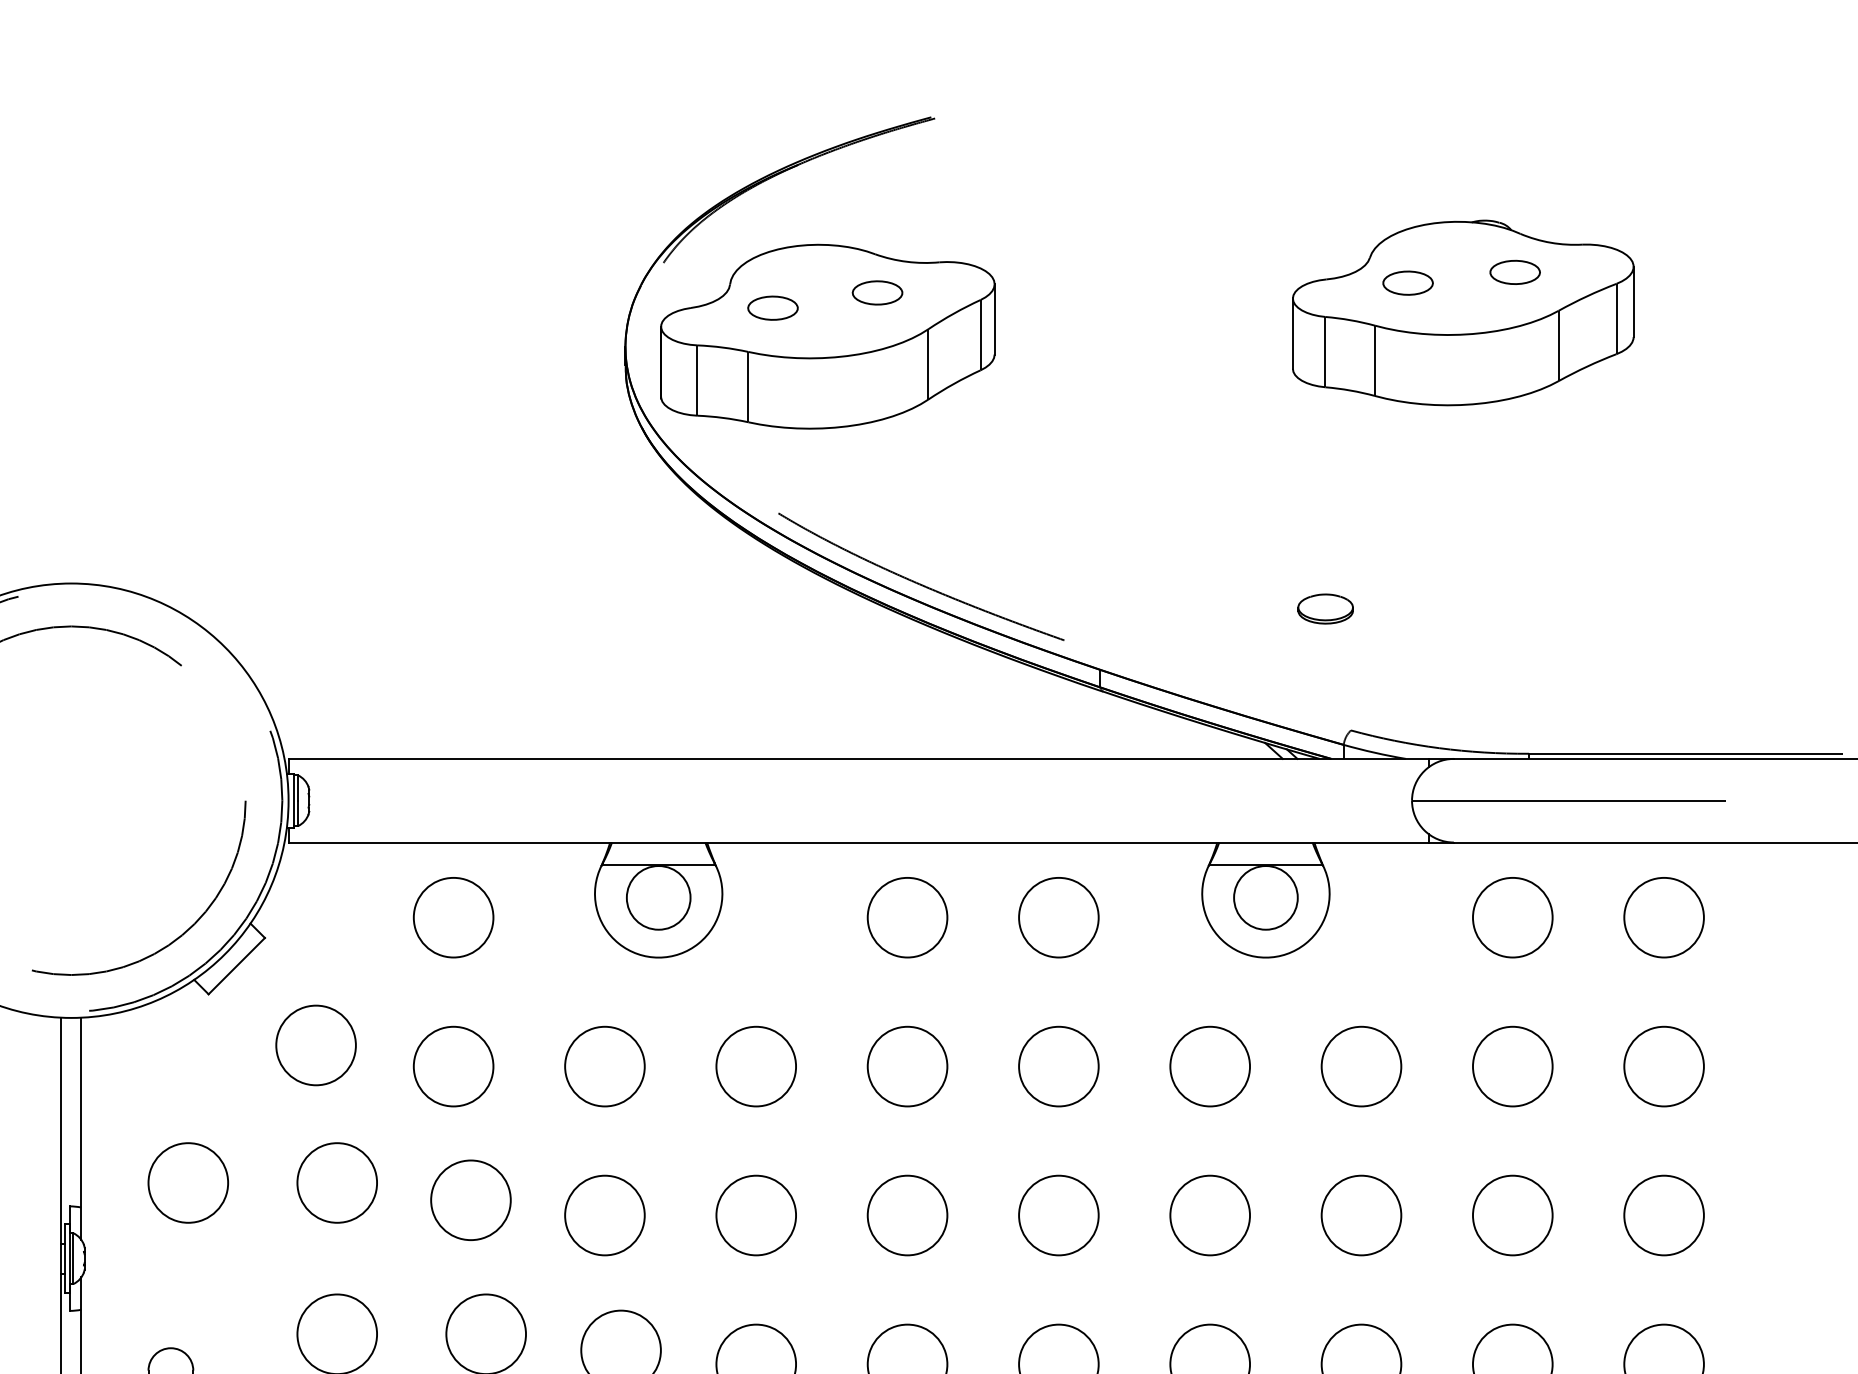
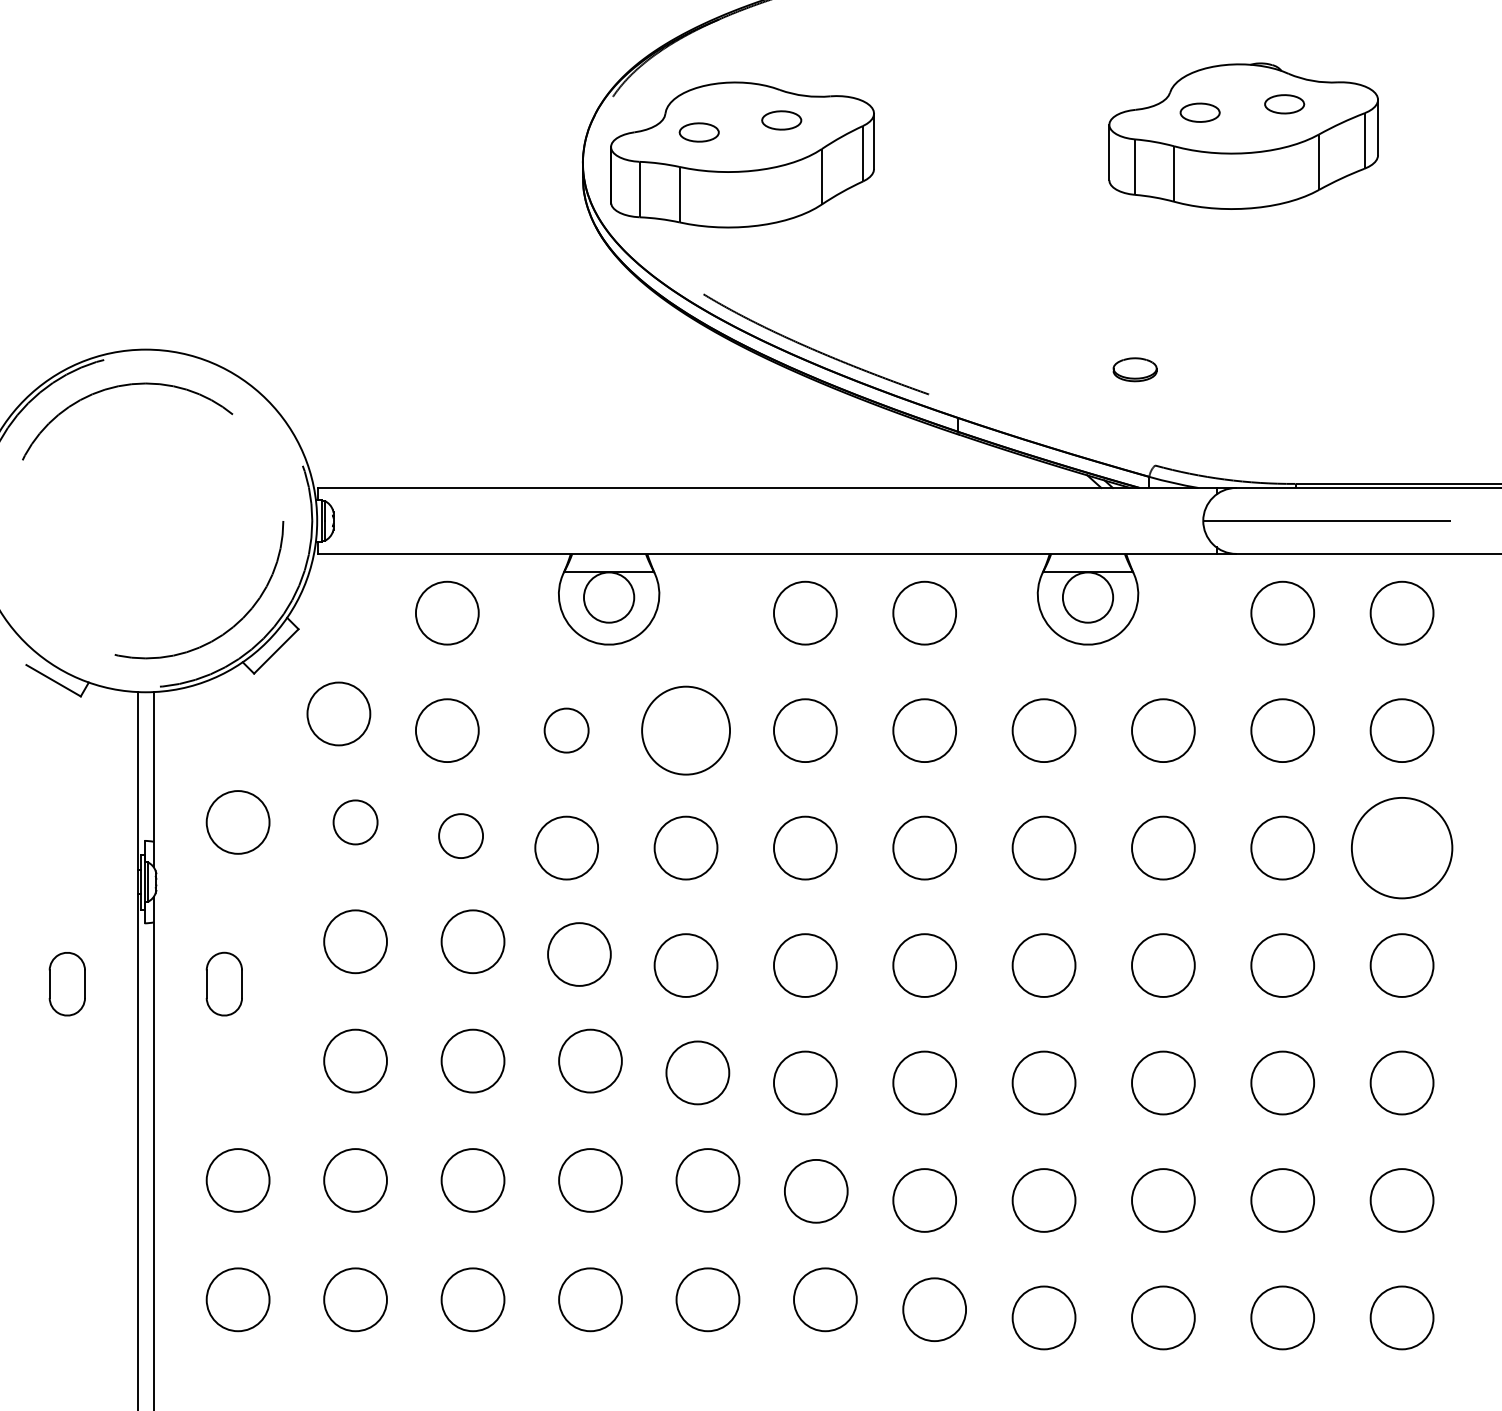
circle: (604, 1066) -> (566, 730), size x0.7
circle: (755, 1066) -> (685, 730), size x1.4
circle: (337, 1183) -> (355, 822), size x0.7
circle: (470, 1199) -> (460, 835), size x0.7
circle: (1663, 1214) -> (1401, 847), size x1.6

